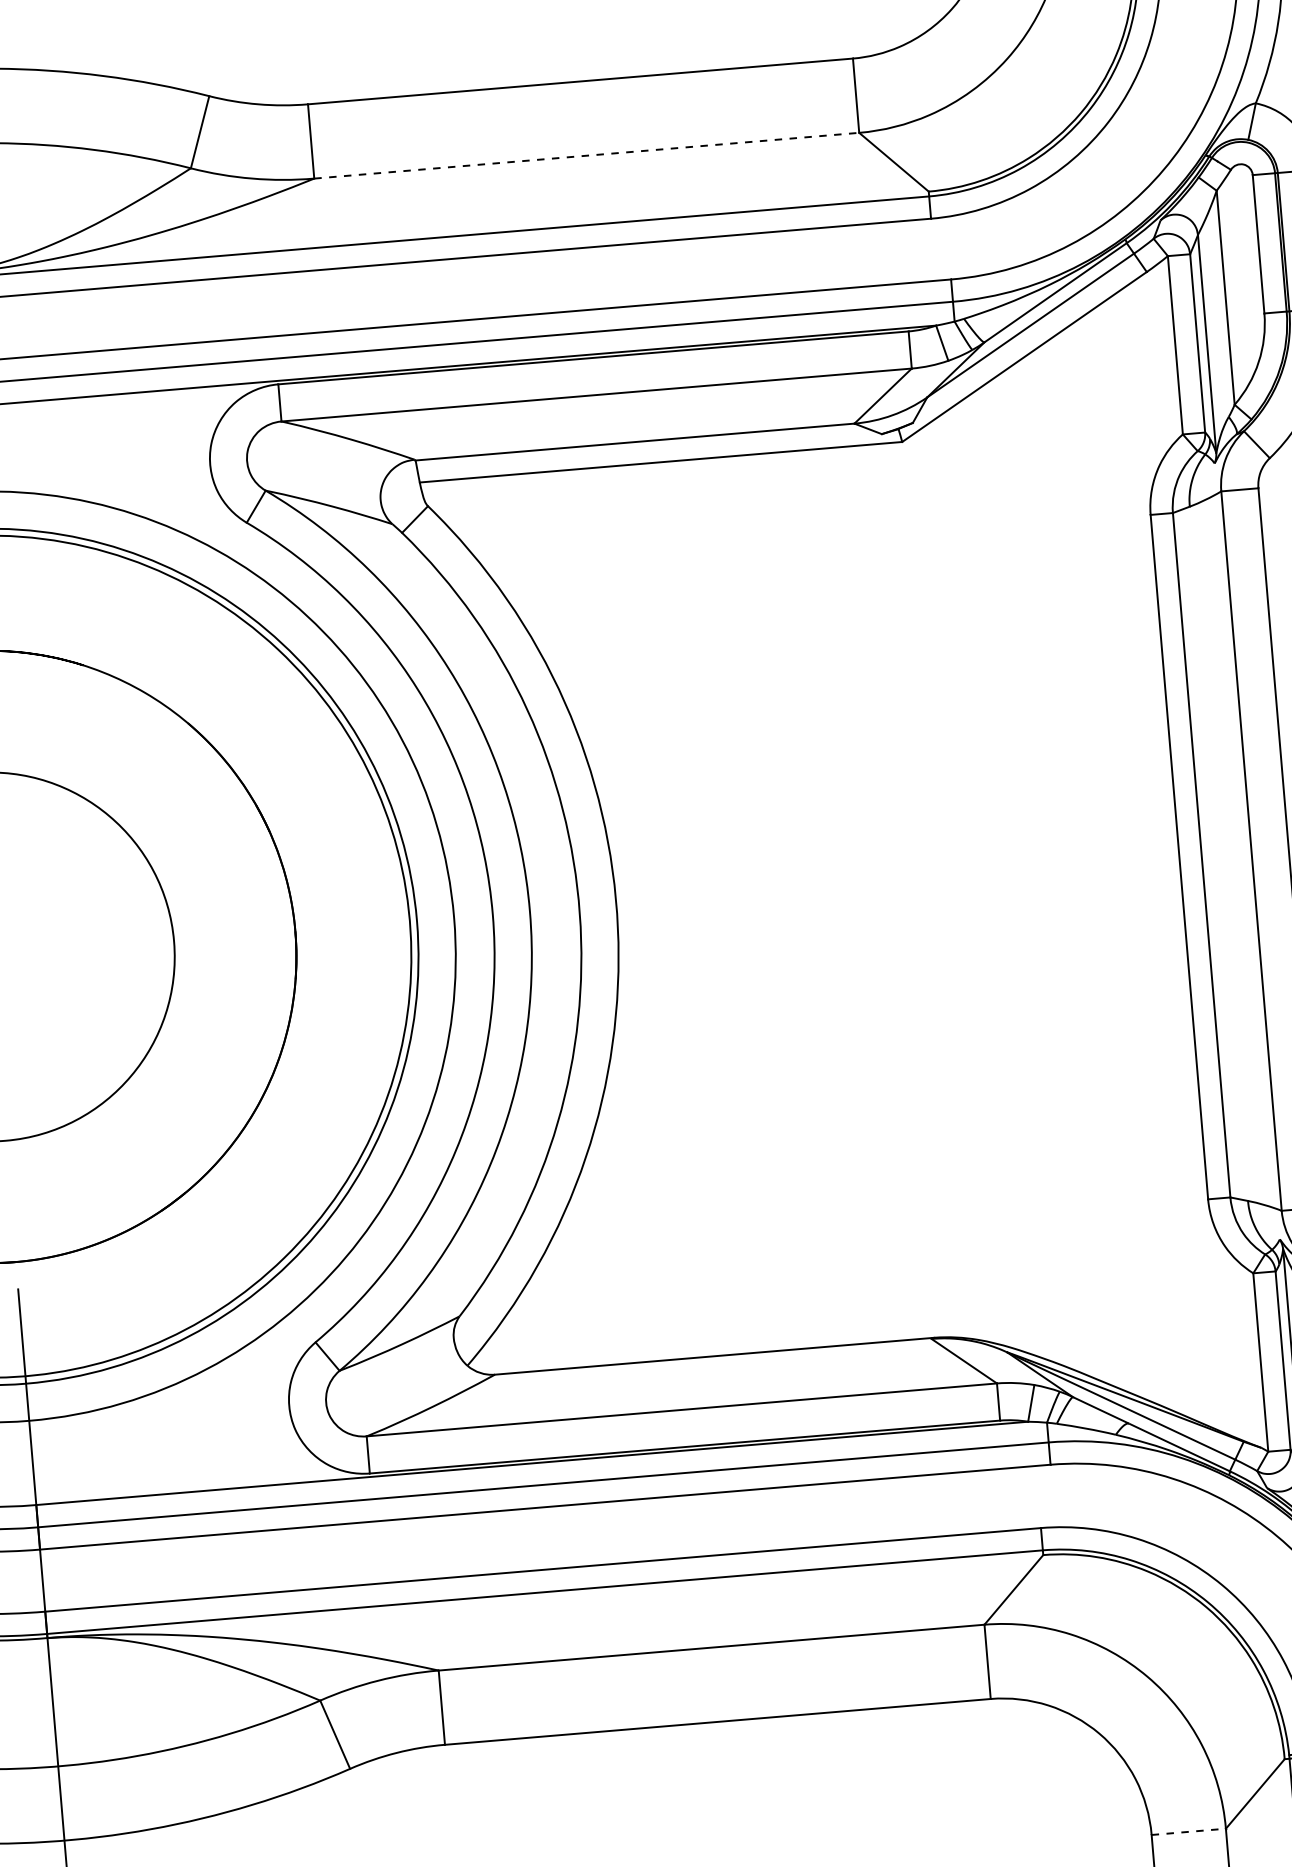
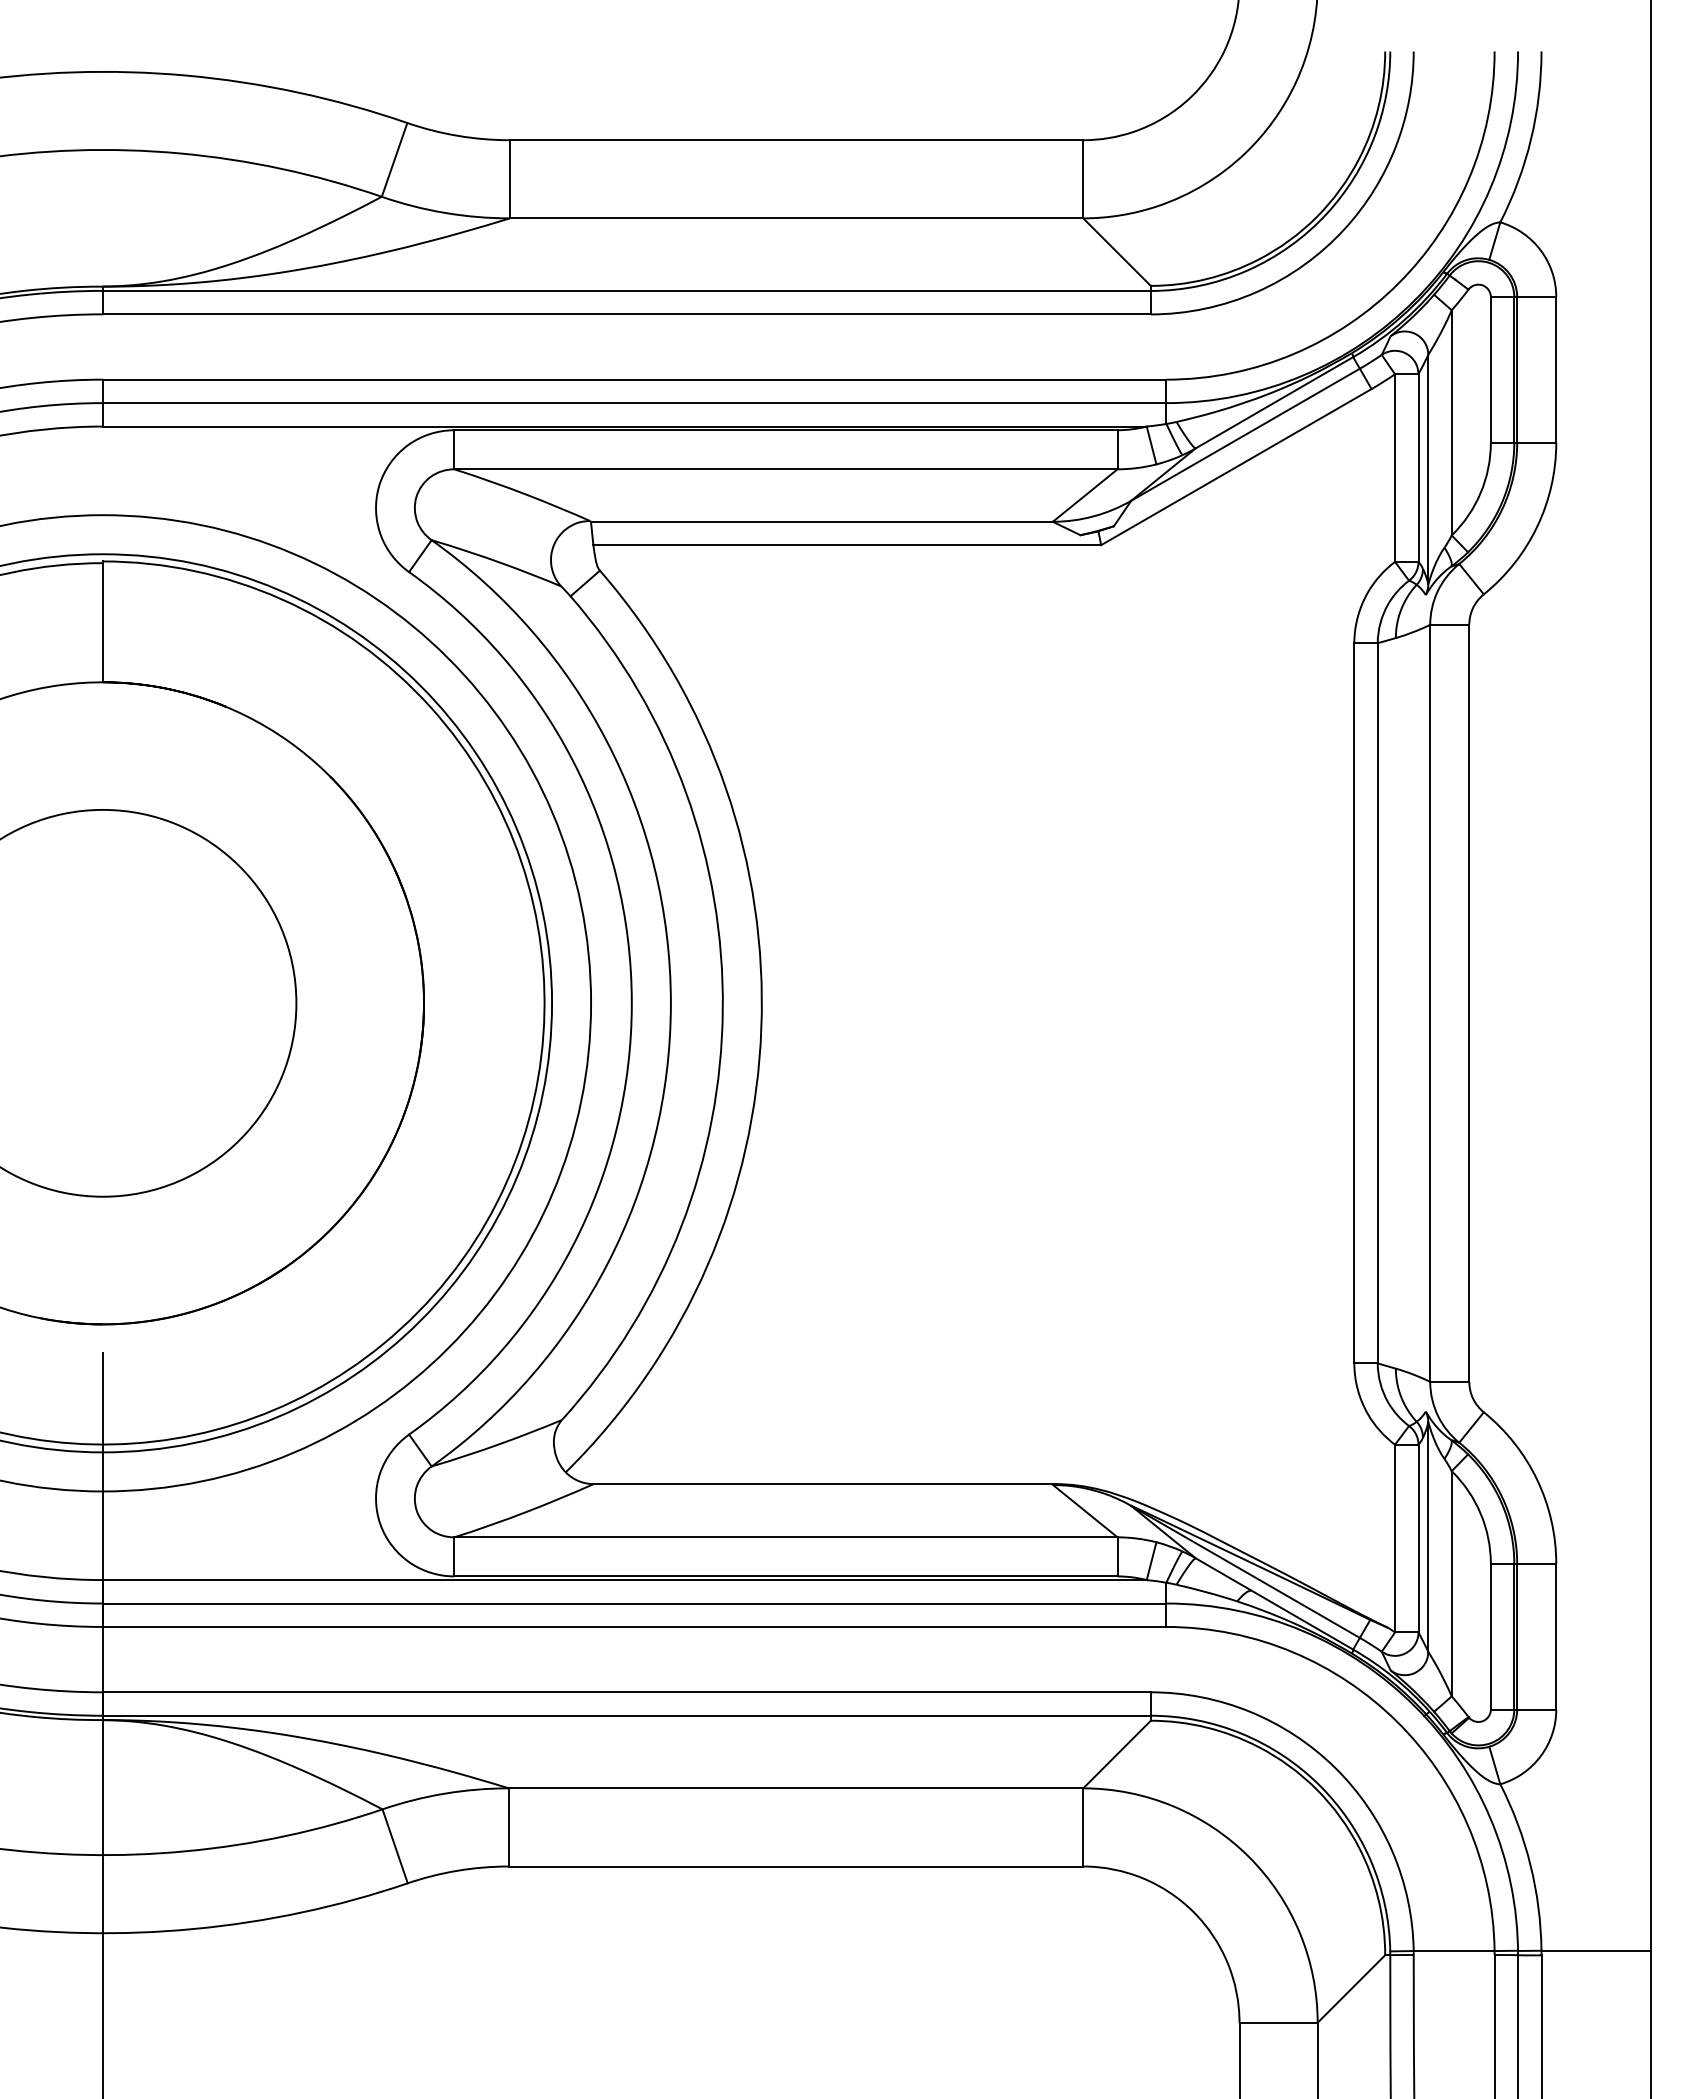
line: (586, 155) -> (796, 218), dashed -> solid
line: (1189, 1831) -> (1279, 2022), dashed -> solid

